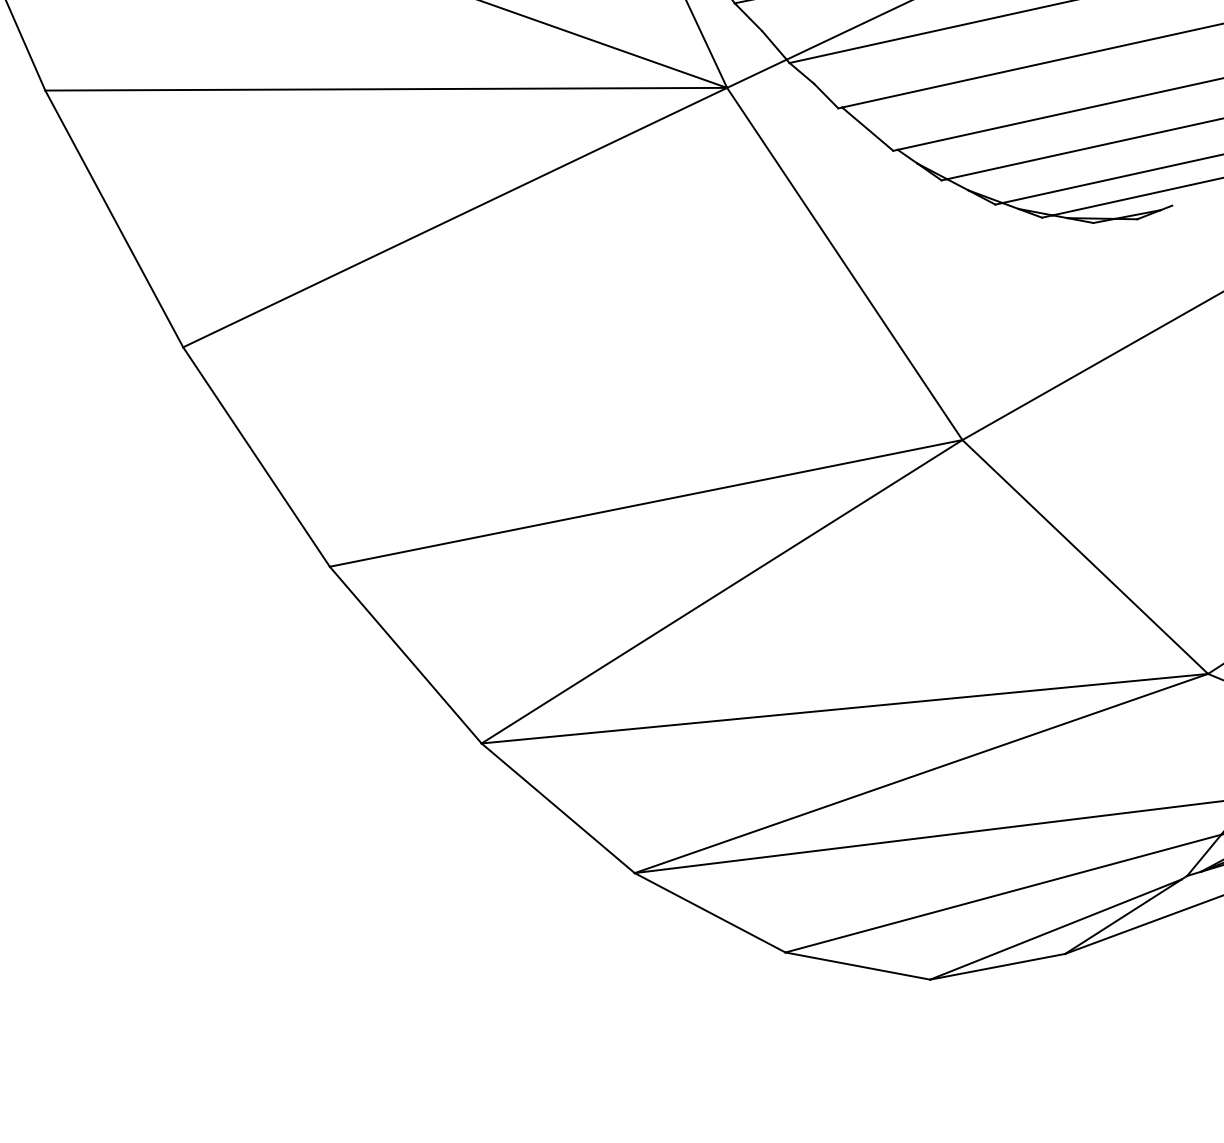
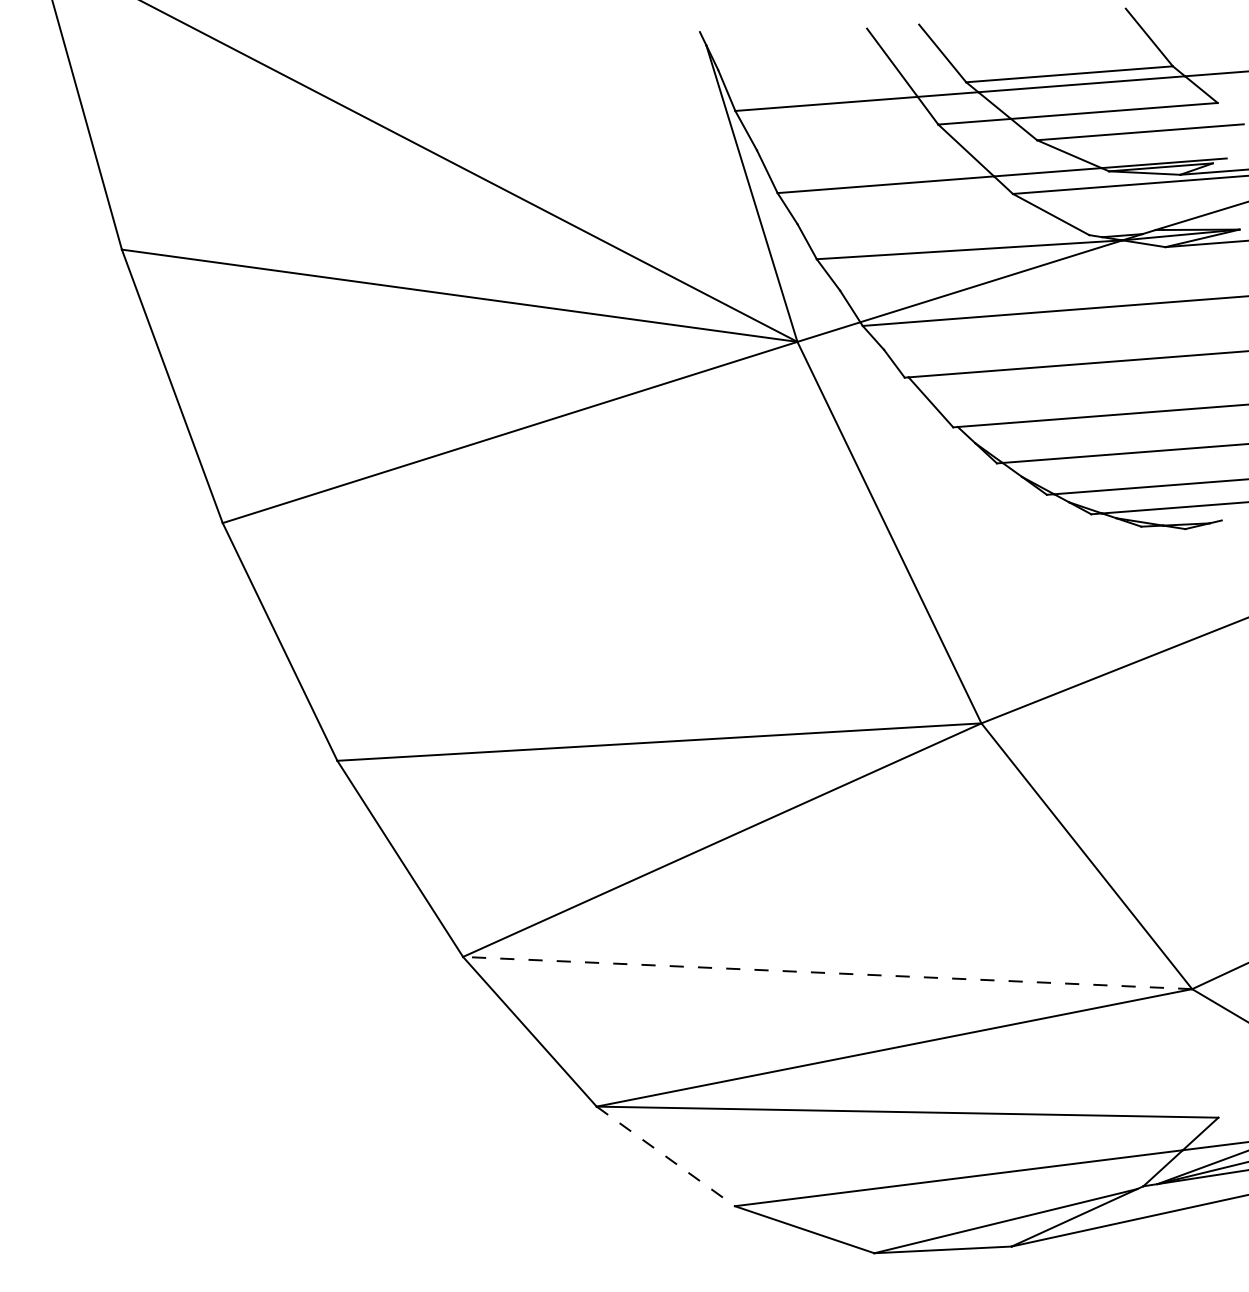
line: (844, 709) -> (827, 973), solid -> dashed
line: (710, 912) -> (666, 1156), solid -> dashed

